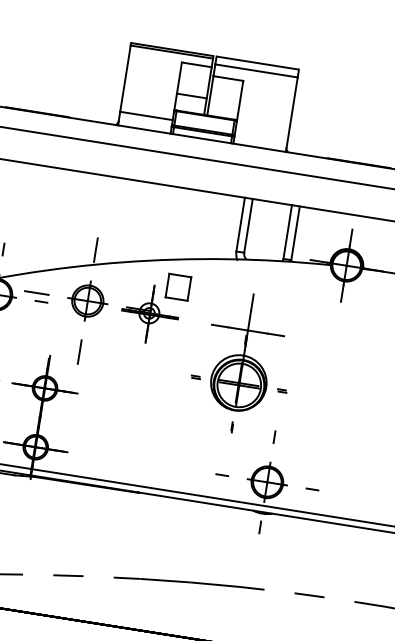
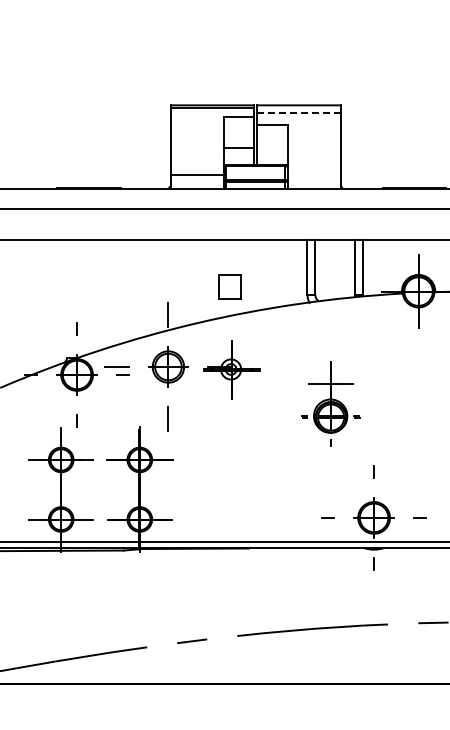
line: (256, 71) -> (299, 113), solid -> dashed
part: (178, 286) -> (229, 286), moved
part: (242, 362) -> (330, 403), size x0.6

